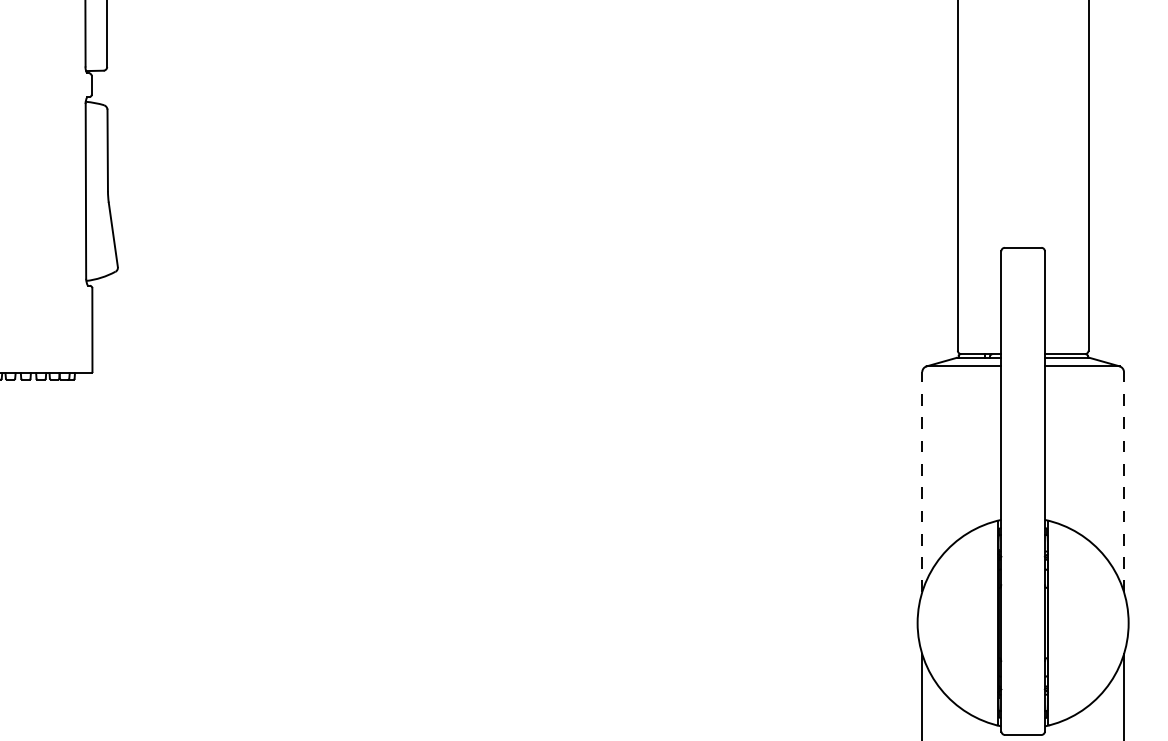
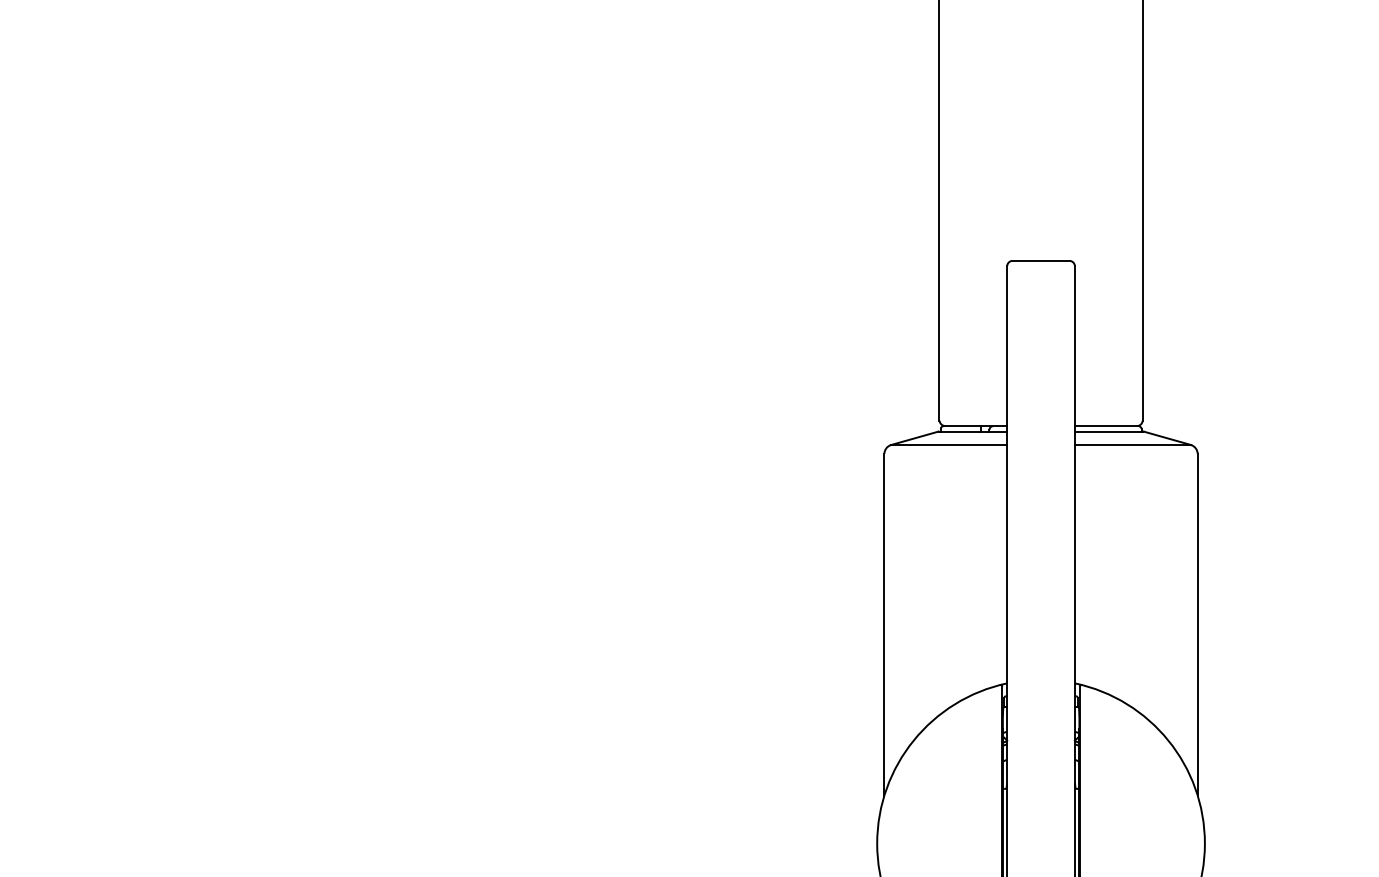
line: (922, 481) -> (884, 623), dashed -> solid
line: (1123, 481) -> (1196, 623), dashed -> solid

